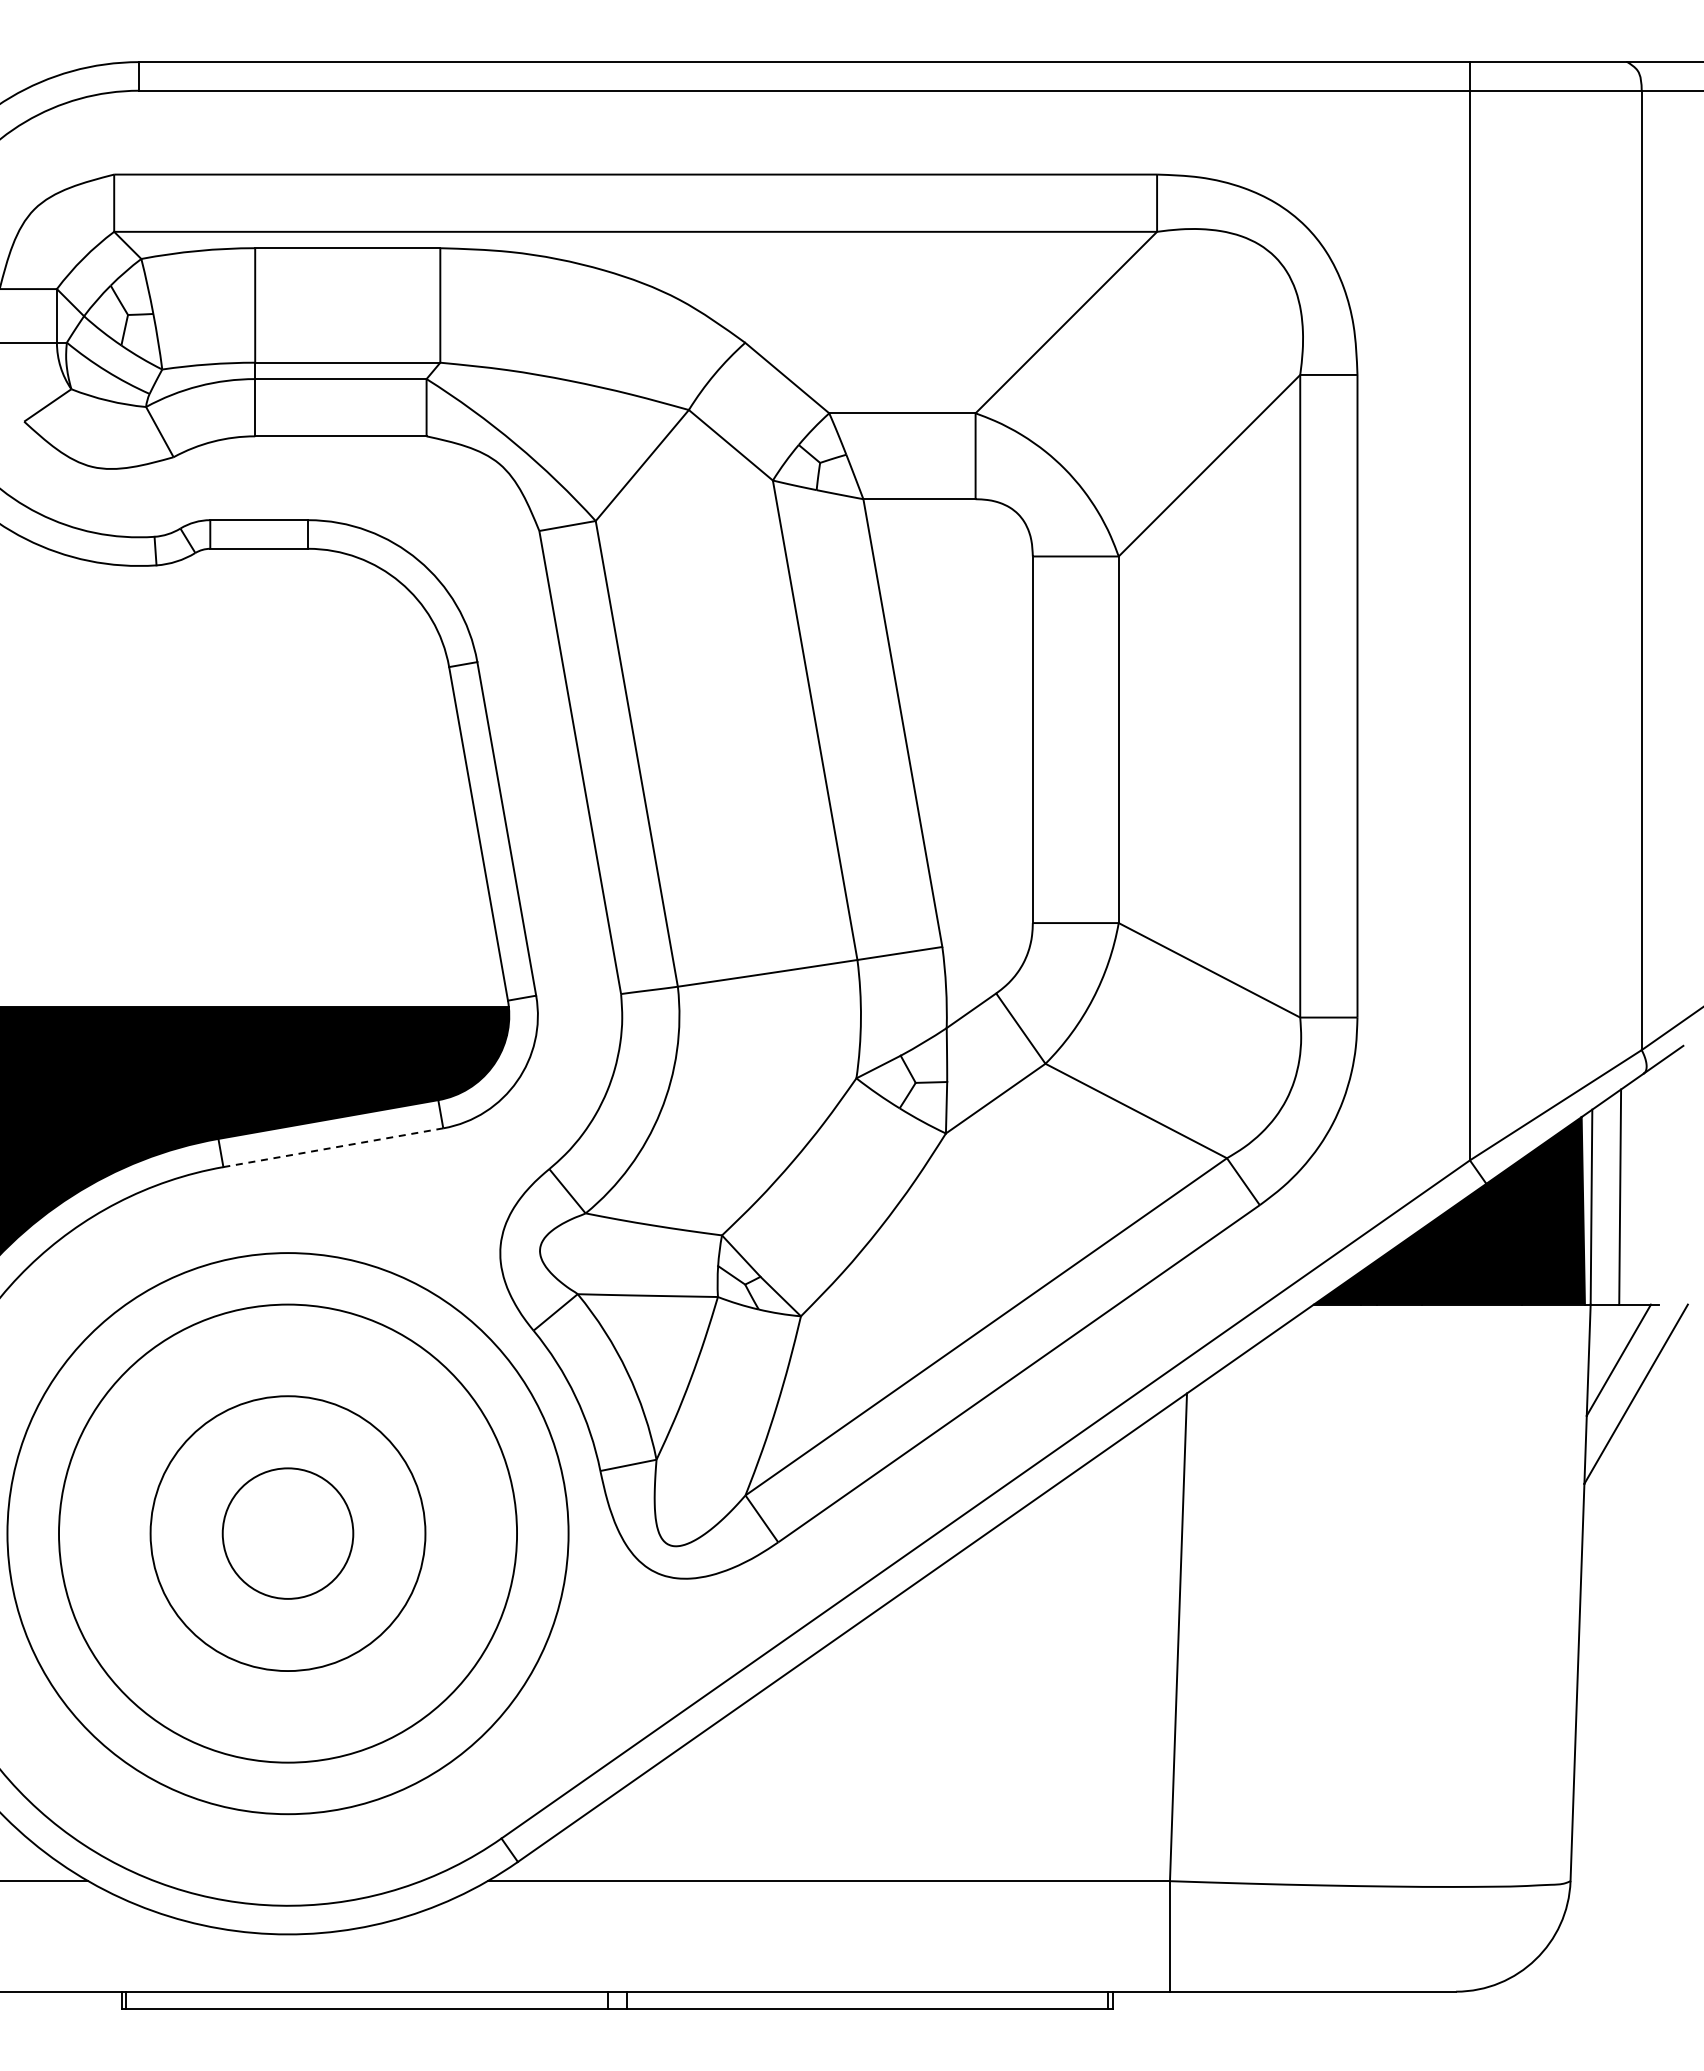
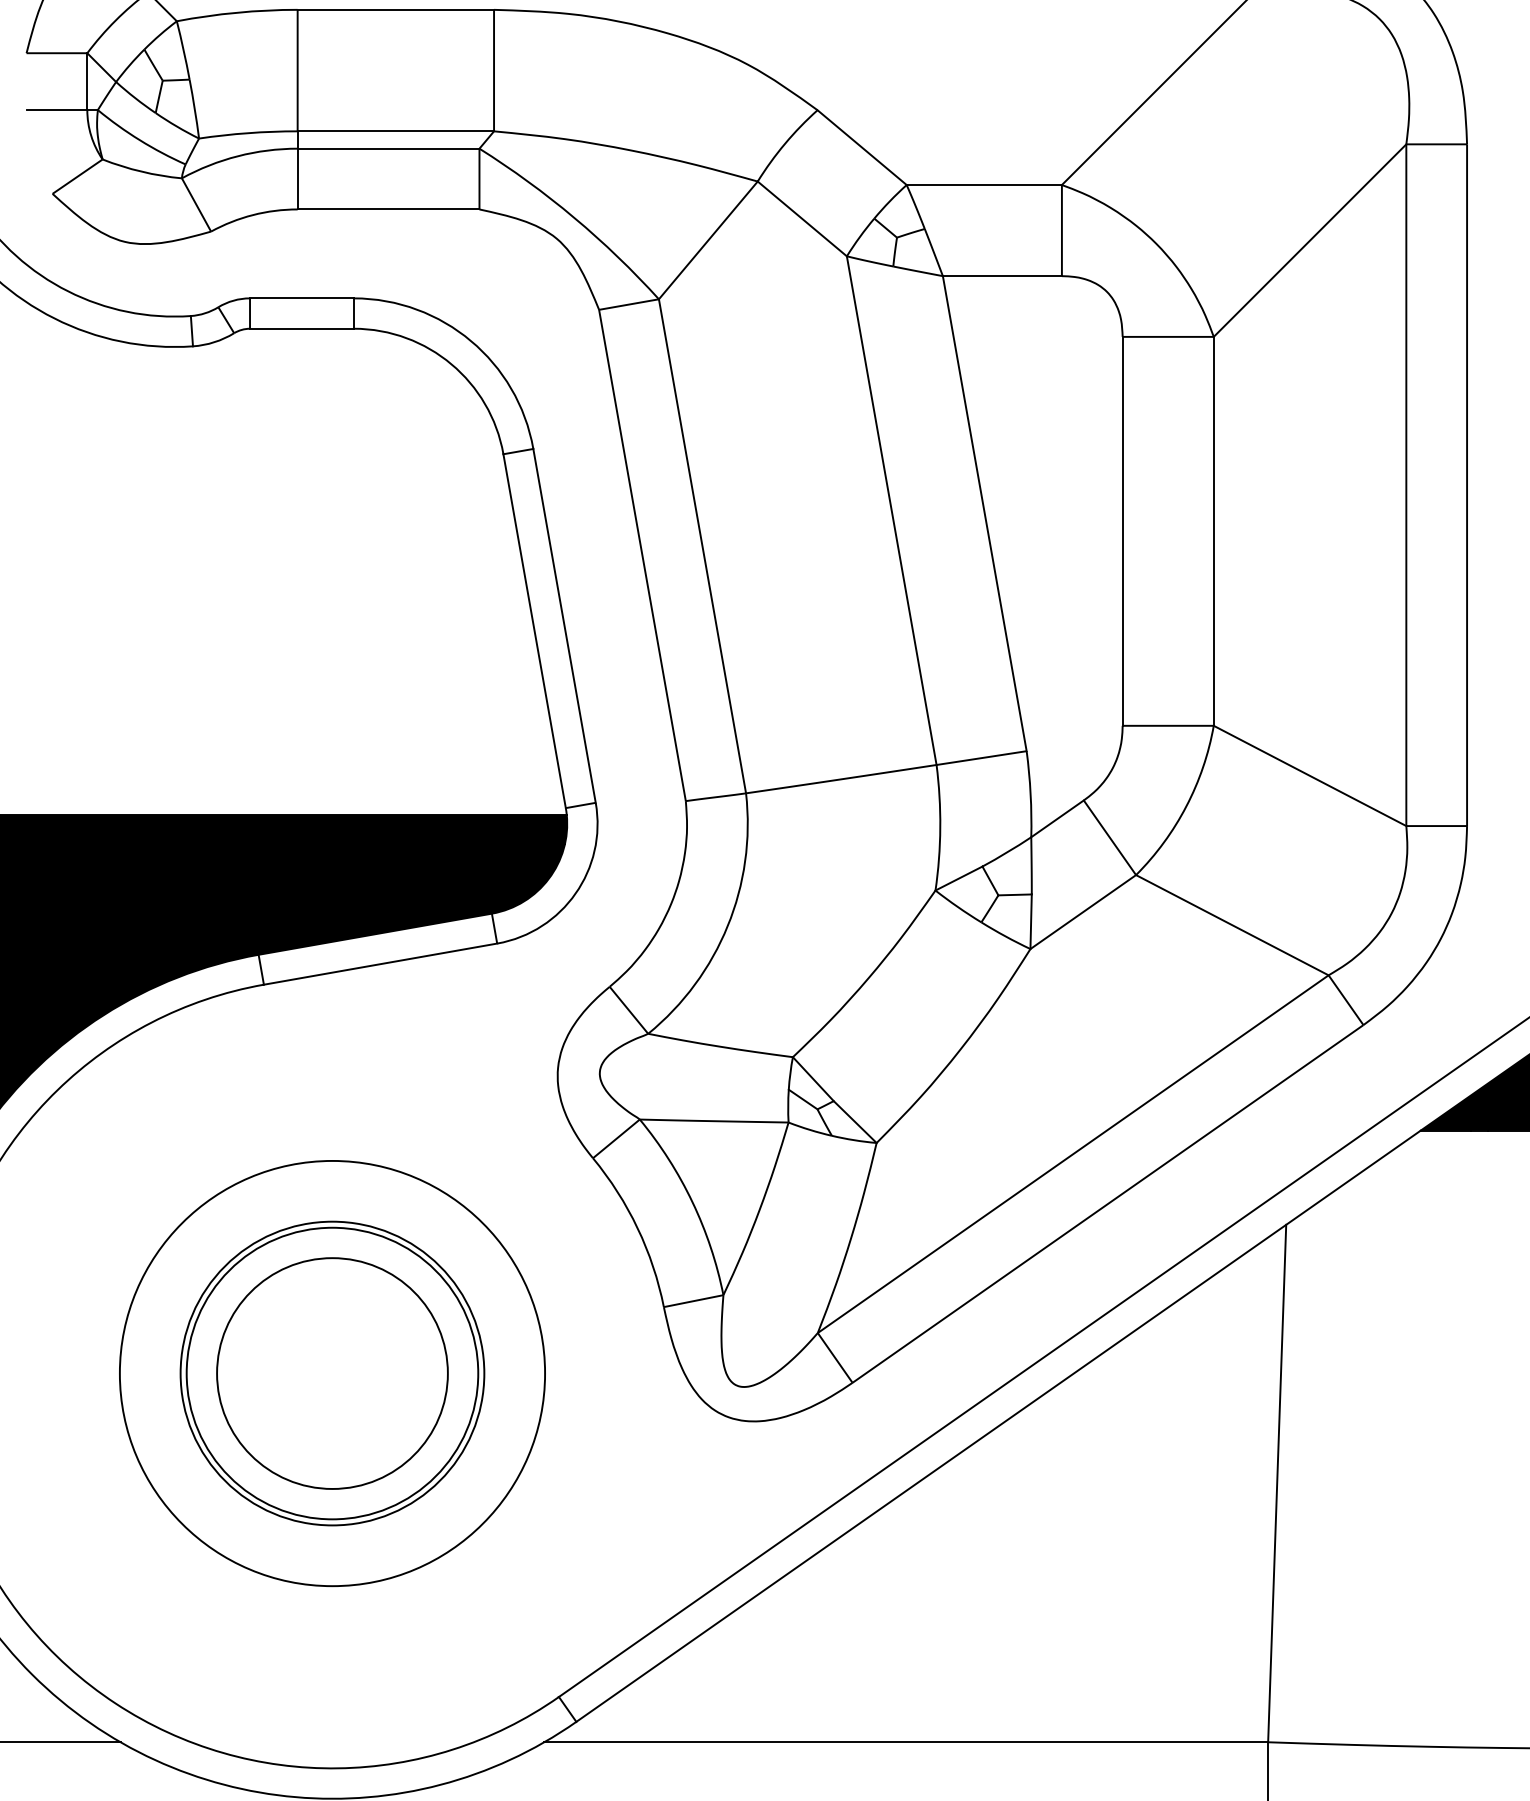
line: (333, 1147) -> (380, 963), dashed -> solid
circle: (287, 1533) -> (331, 1373), size x0.62
circle: (287, 1533) -> (331, 1373), size x0.71
circle: (287, 1533) -> (331, 1373), size x1.67

